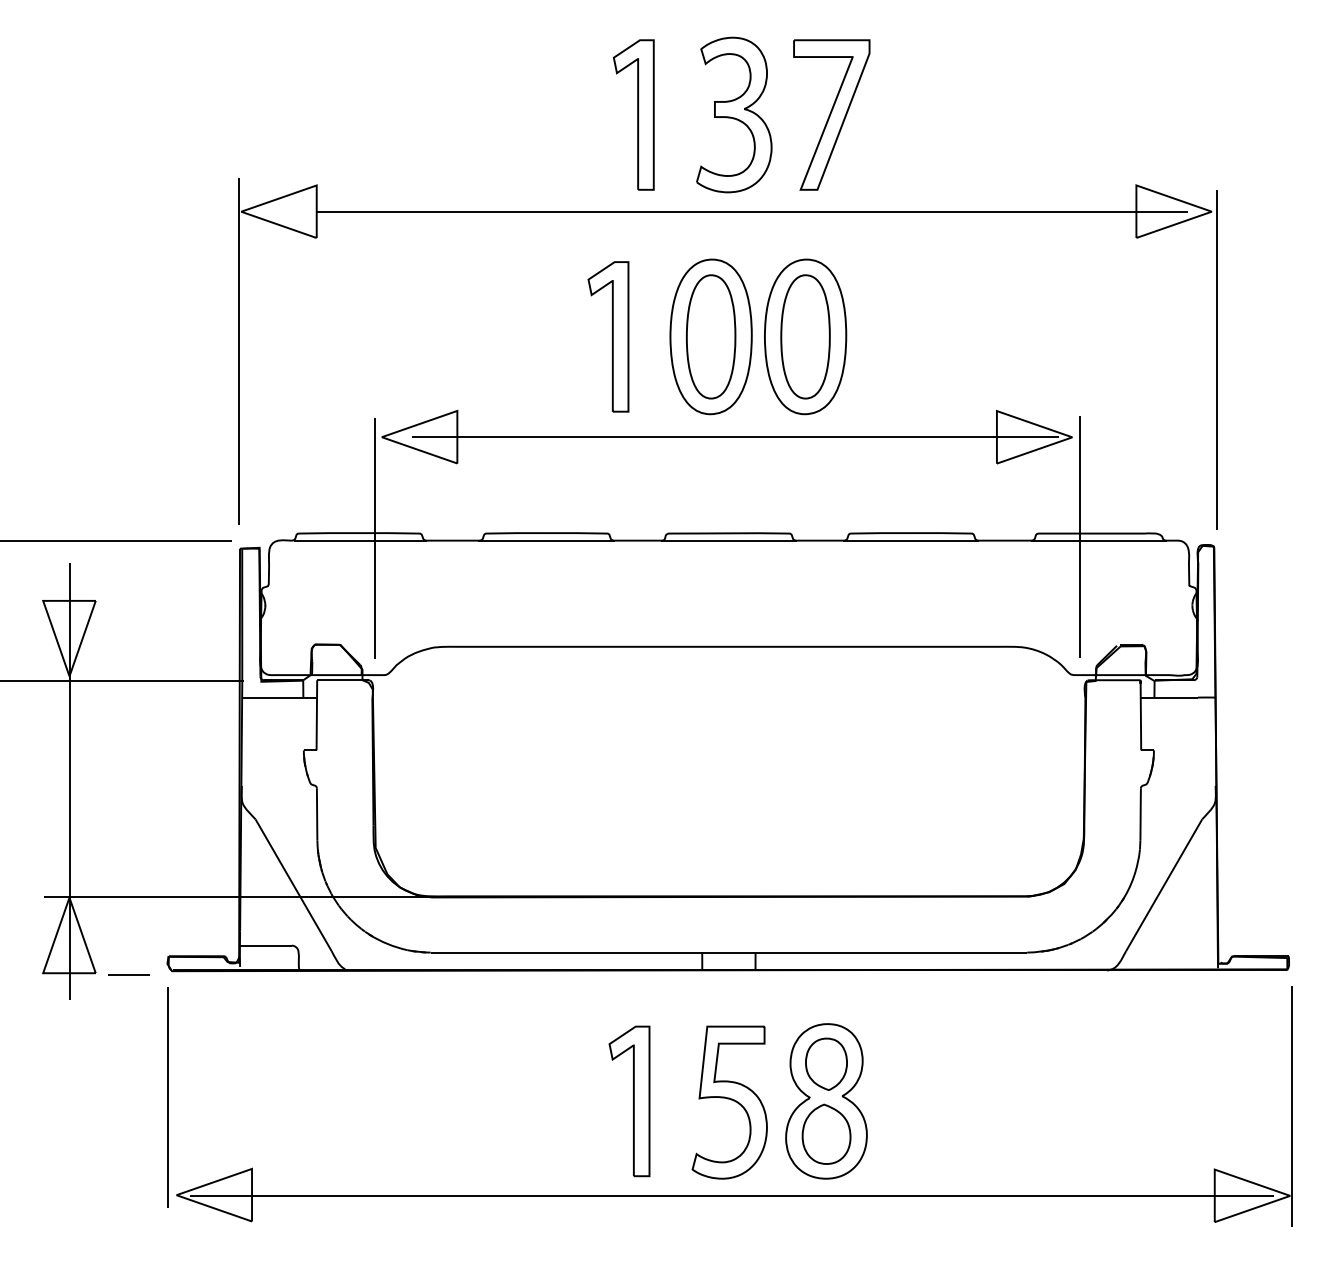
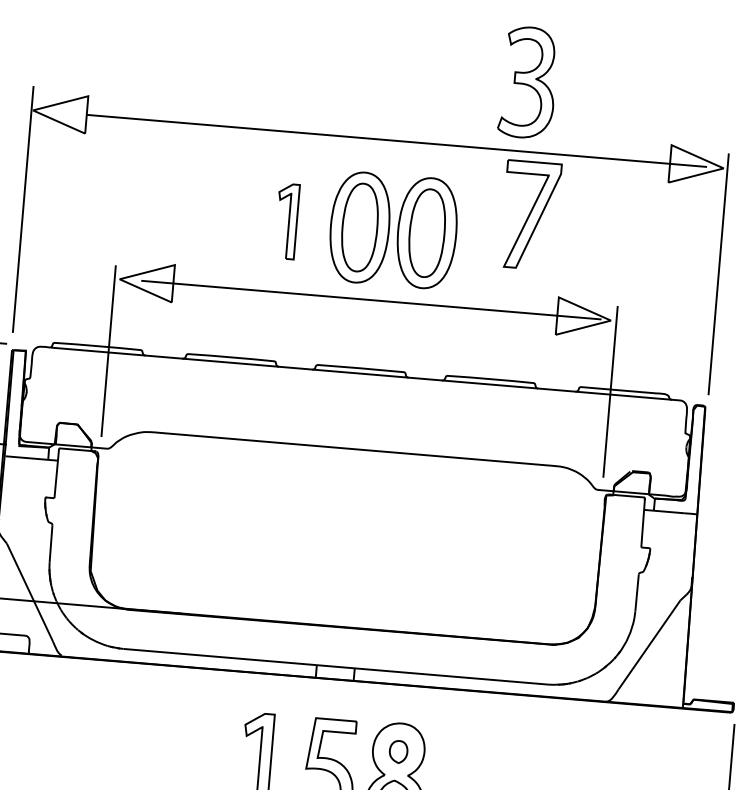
part: (633, 114) -> (317, 64), removed
part: (734, 114) -> (528, 82), moved
part: (831, 114) -> (530, 215), moved
part: (608, 336) -> (286, 221), size x0.7
part: (826, 1063) -> (398, 751), size x0.6

